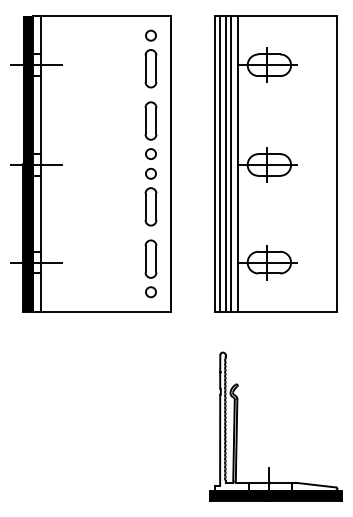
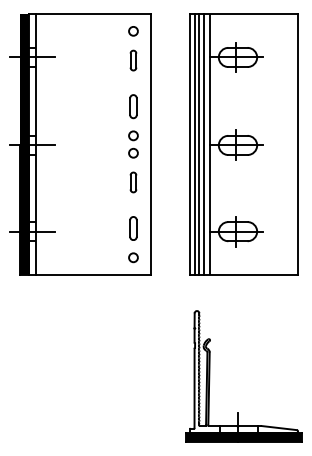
part: (150, 68) -> (133, 60), size x0.6
part: (150, 120) -> (133, 106), size x0.7
part: (150, 206) -> (133, 182), size x0.6
part: (150, 258) -> (133, 228), size x0.7

